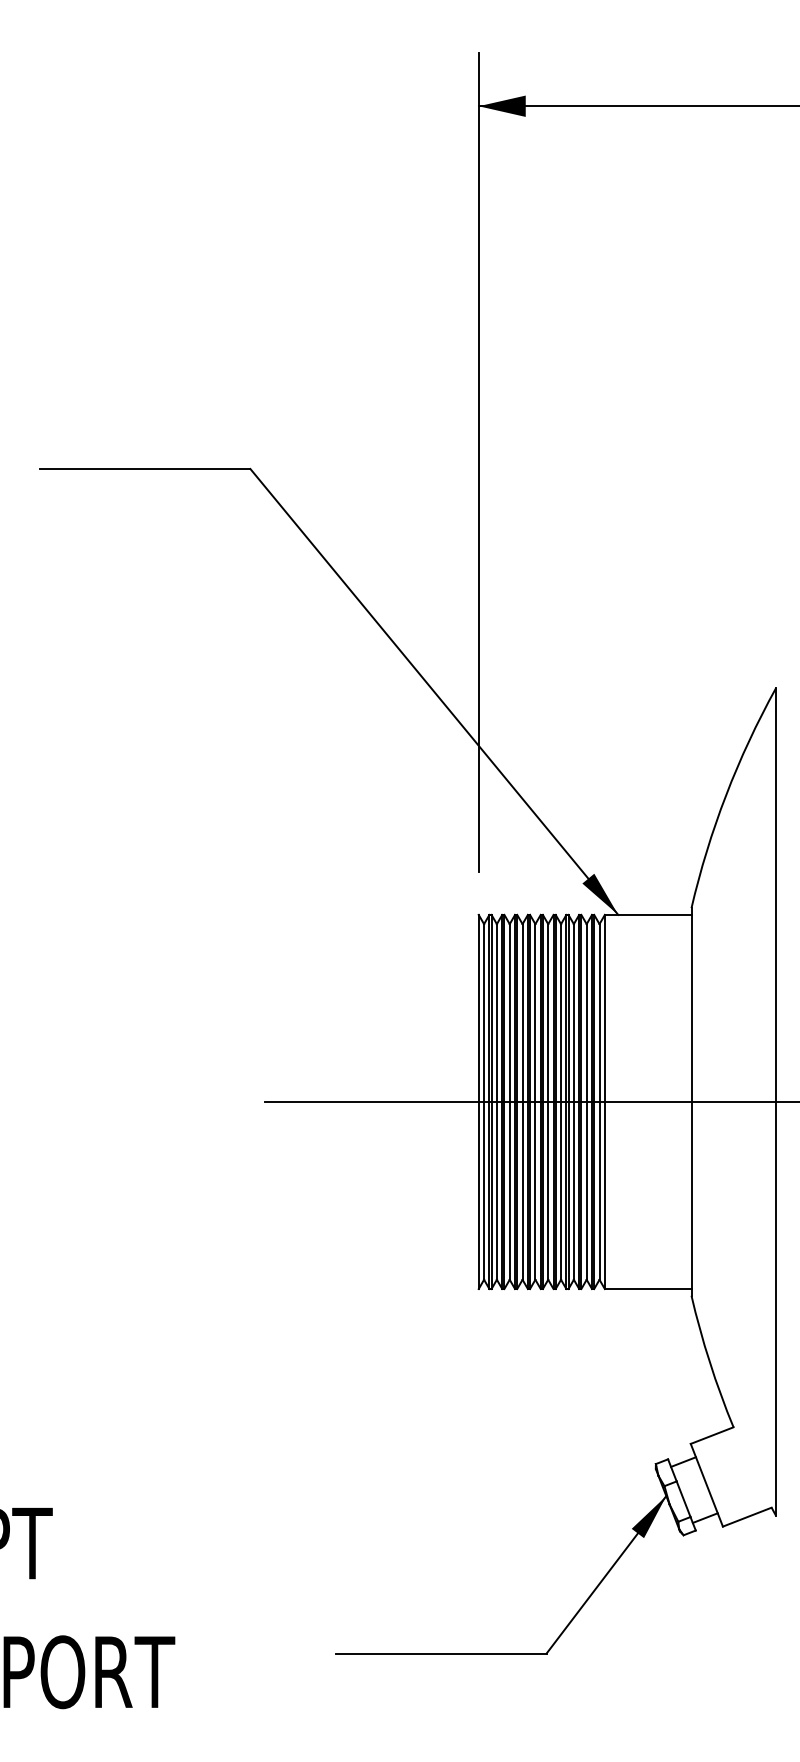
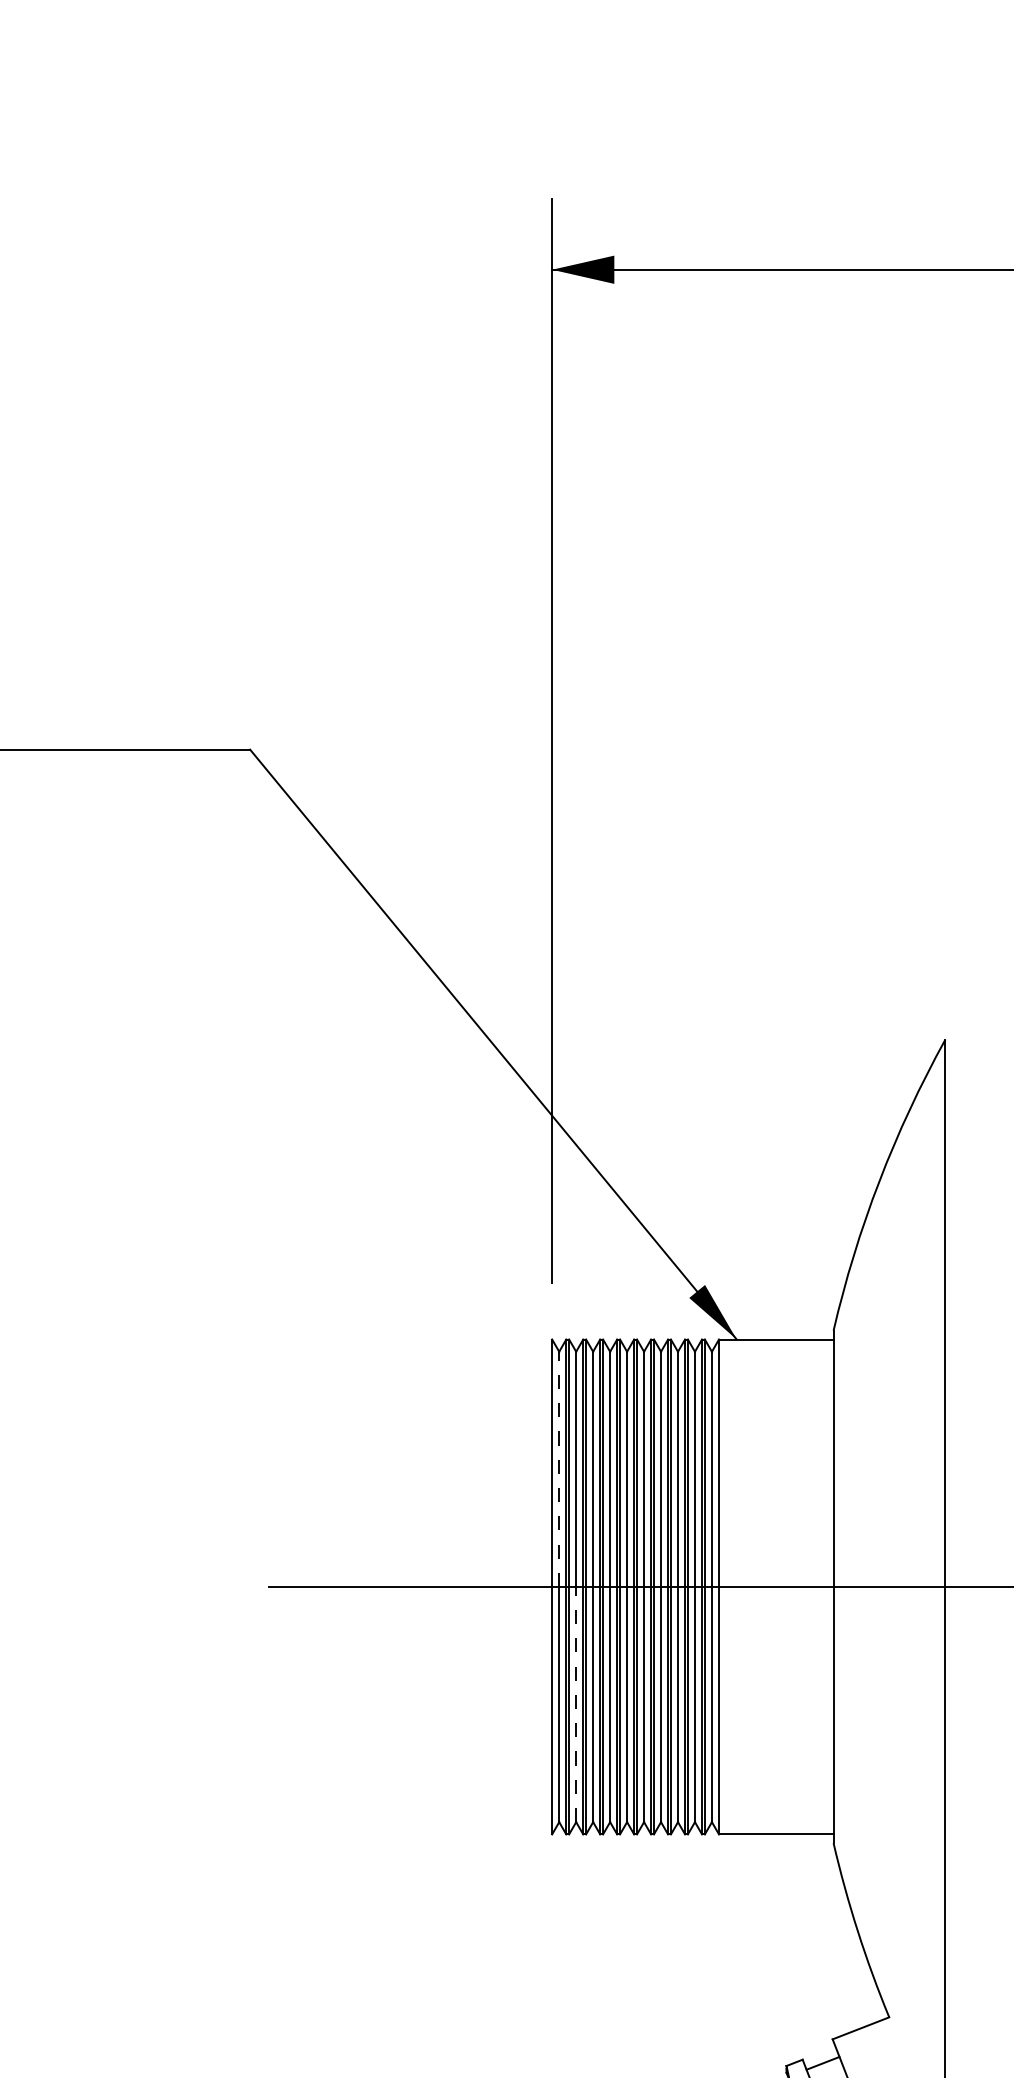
line: (484, 1013) -> (559, 1469), solid -> dashed
line: (496, 1190) -> (575, 1704), solid -> dashed

